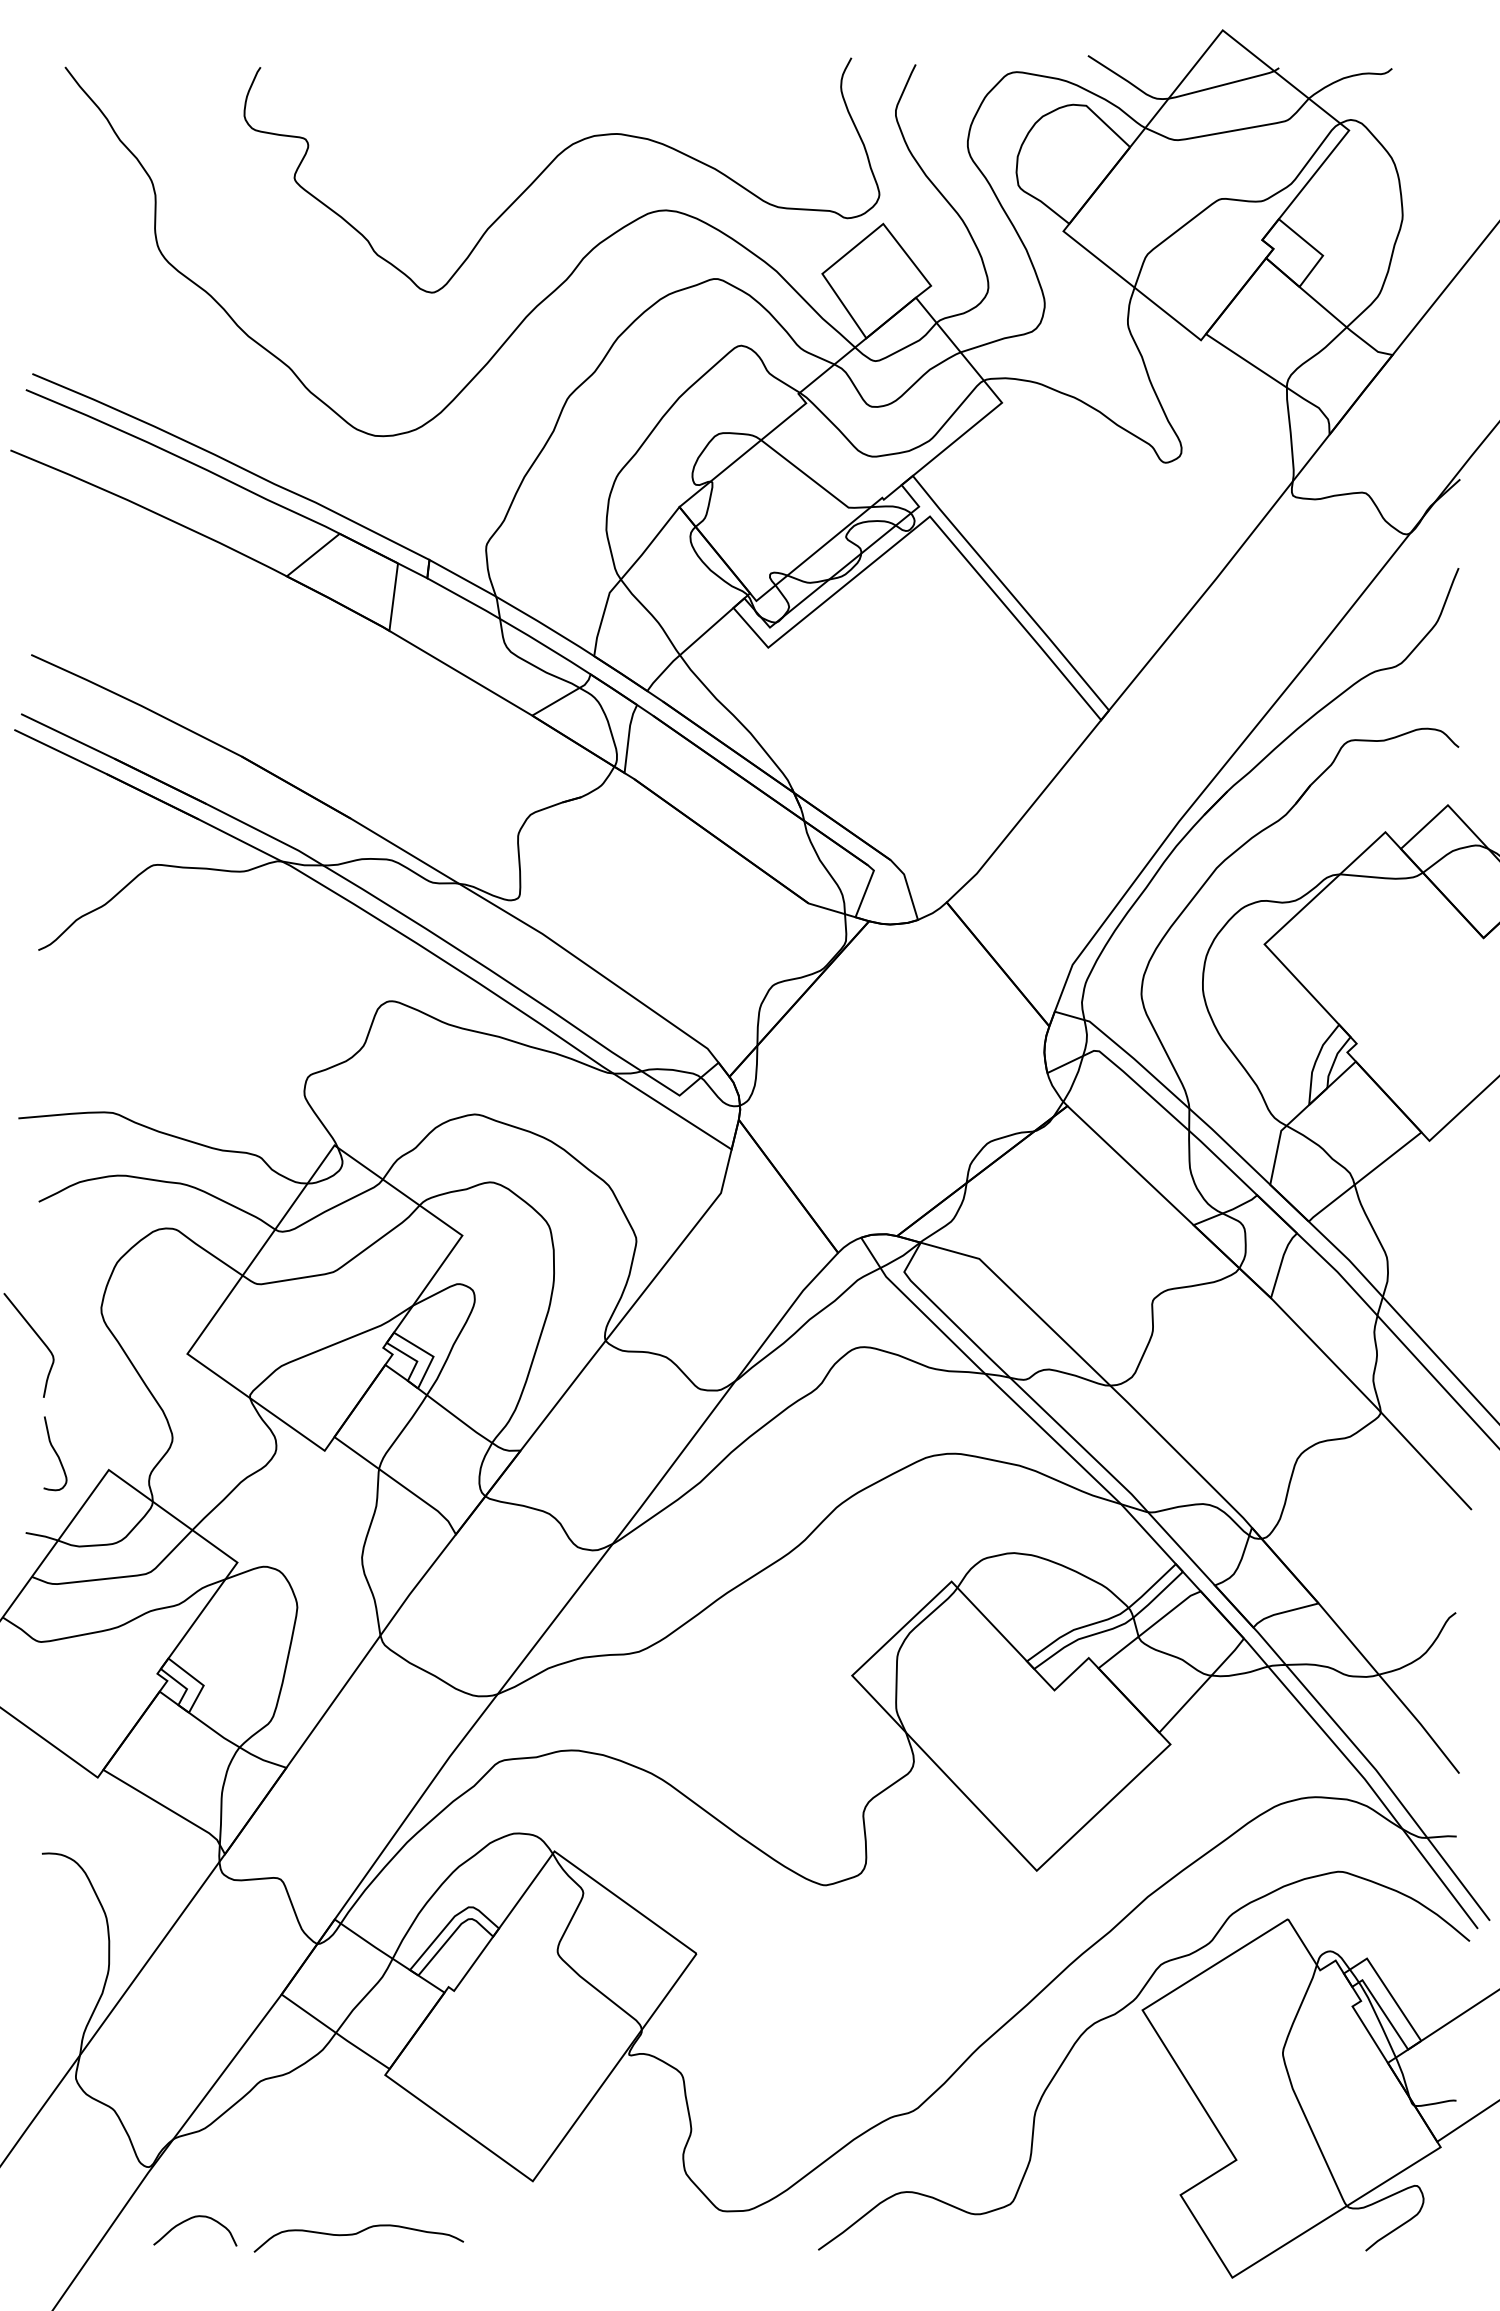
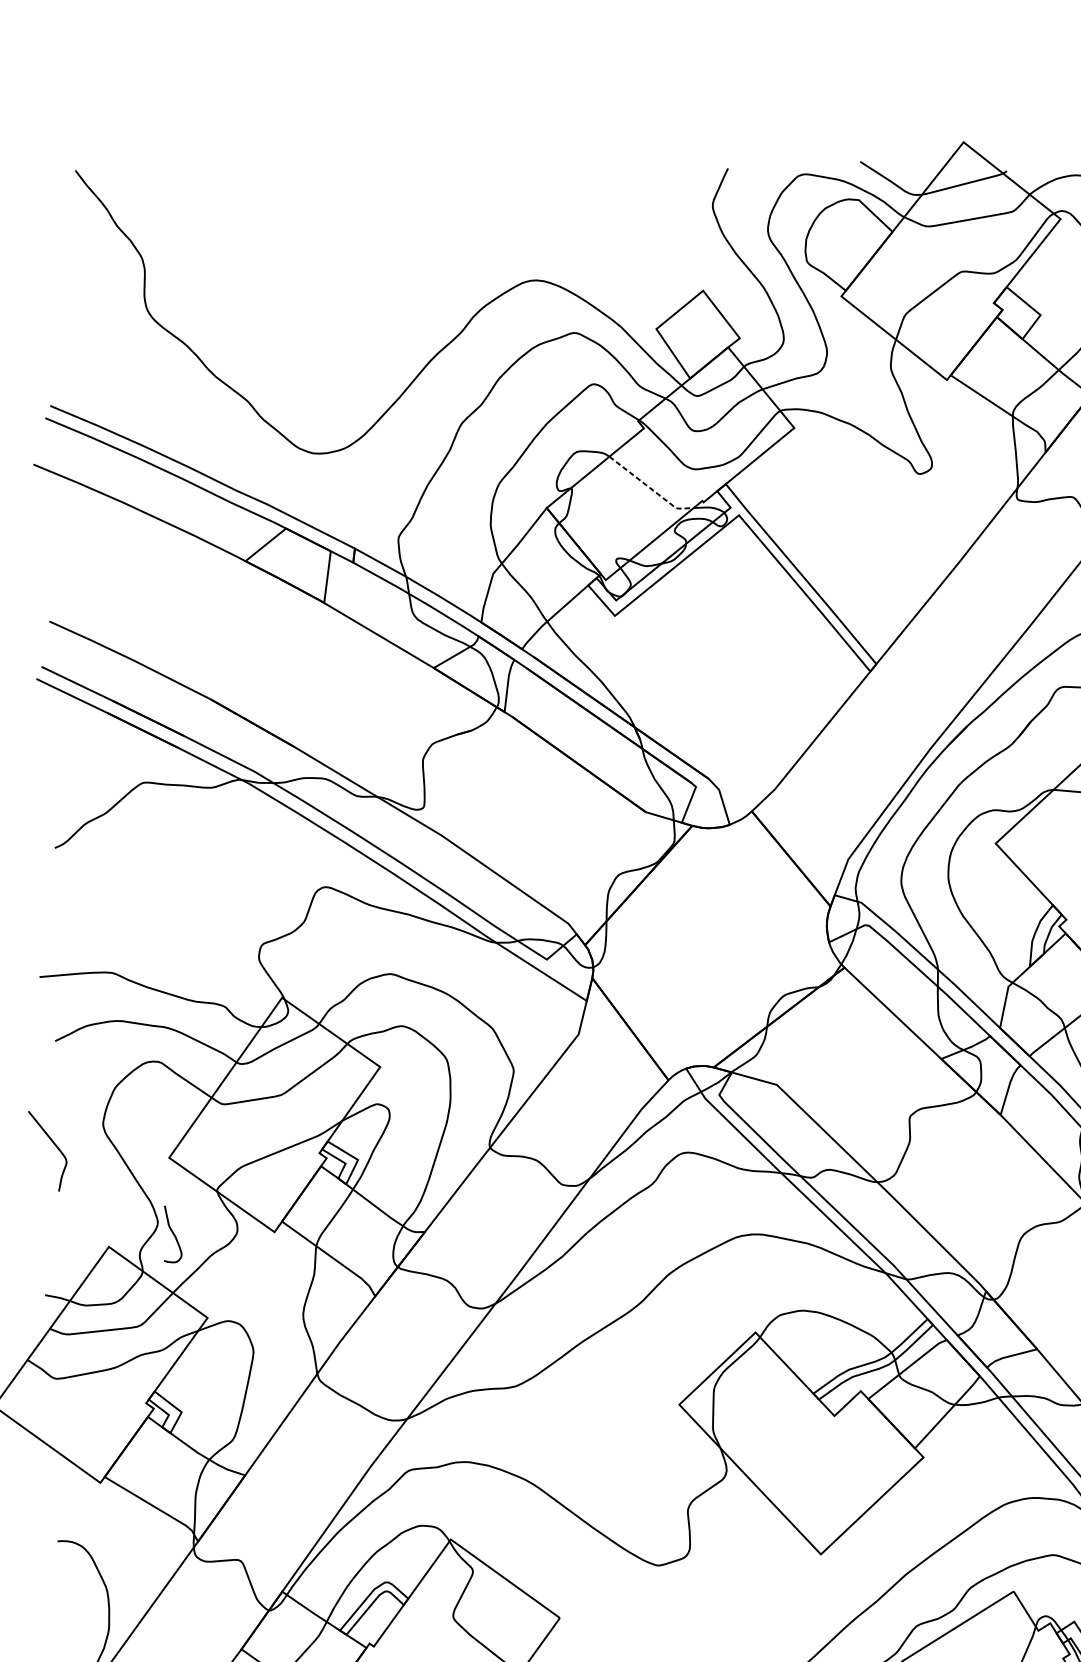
curve: (550, 165) -> (447, 245), removed
line: (814, 481) -> (650, 488), solid -> dashed
curve: (55, 1453) -> (173, 1234), moved

